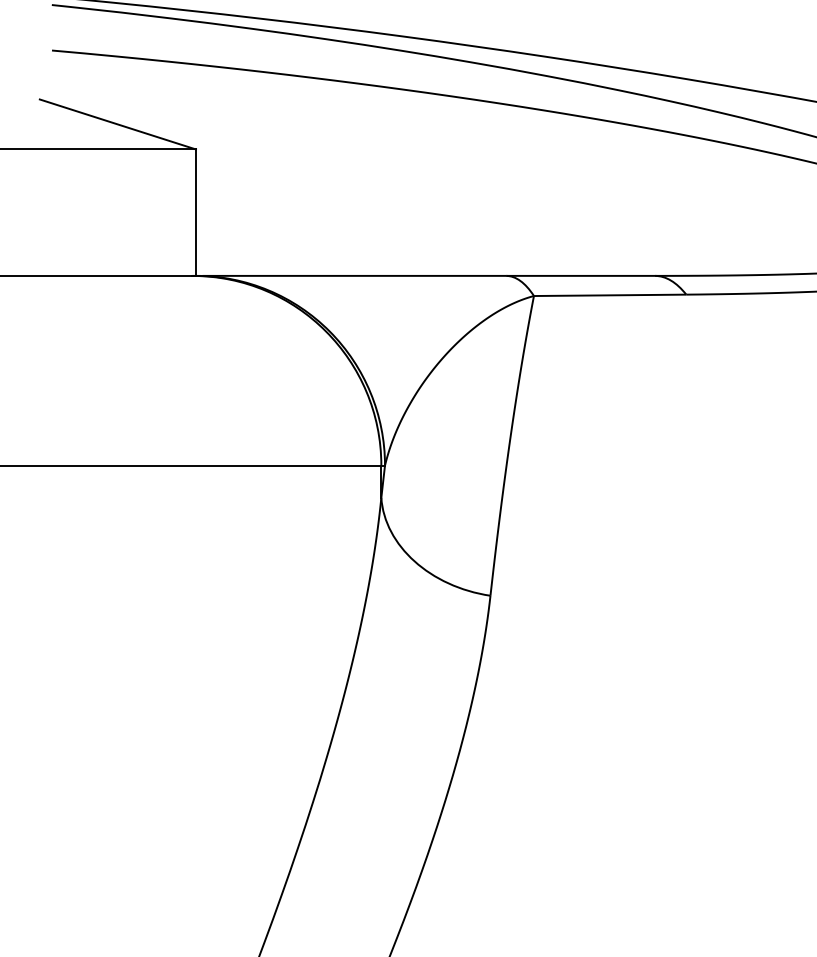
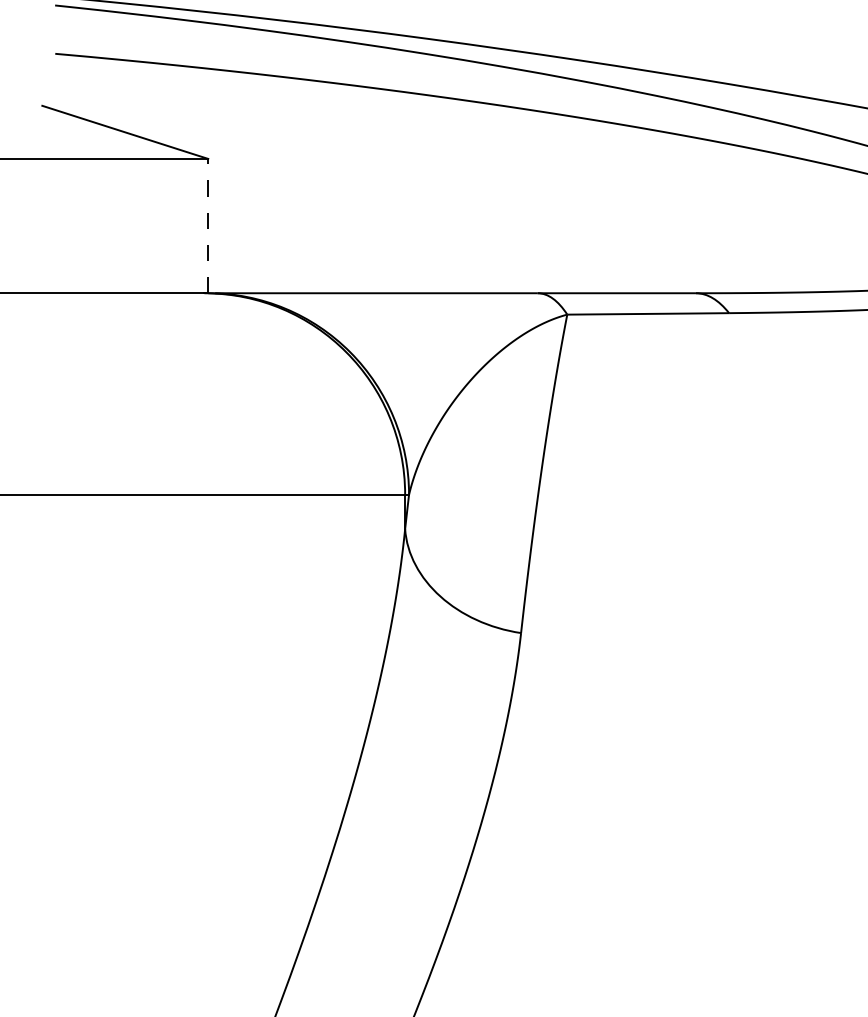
line: (196, 212) -> (208, 225), solid -> dashed

